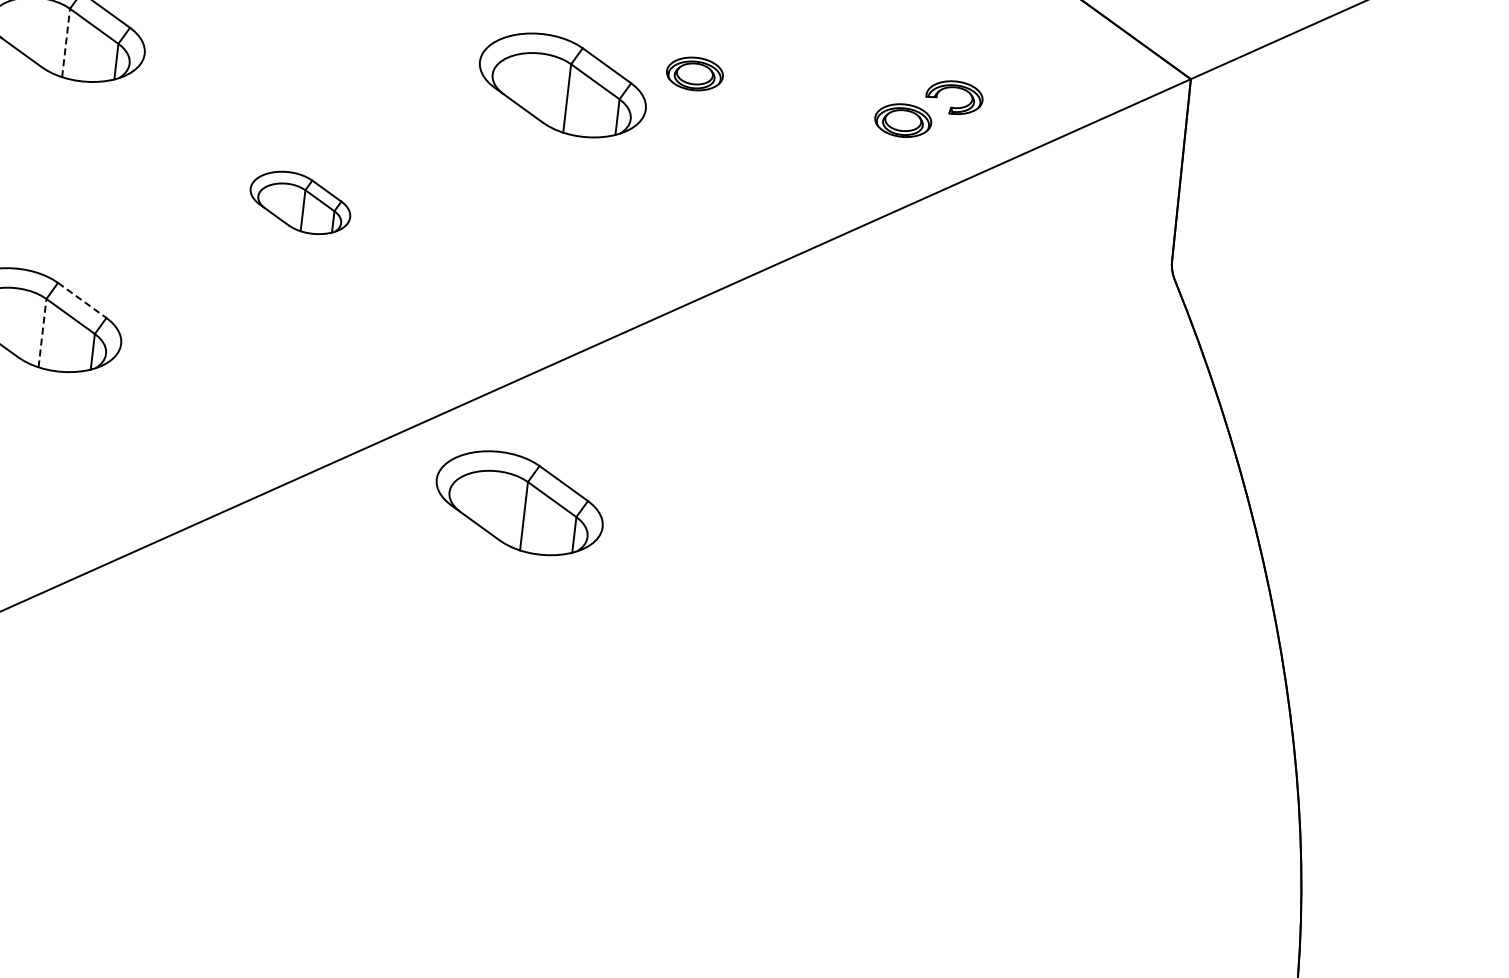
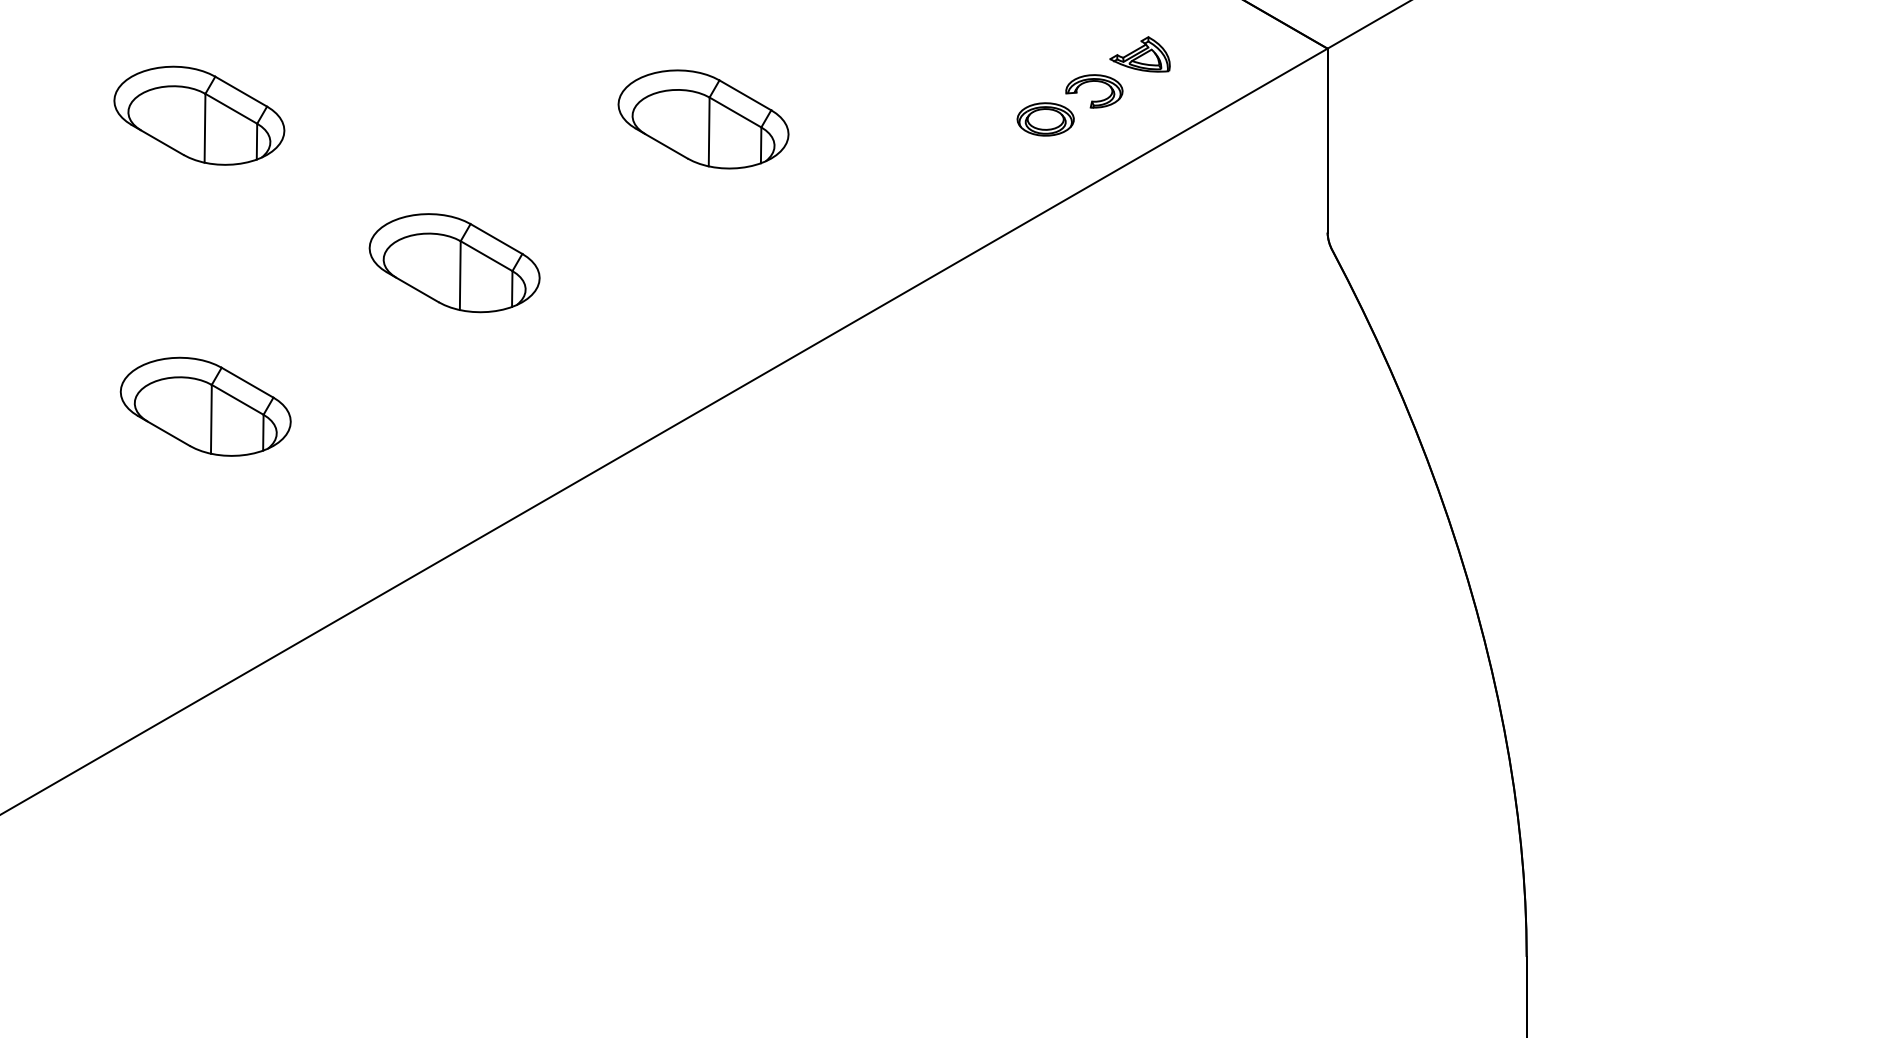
line: (66, 42) -> (205, 127), dashed -> solid
part: (1003, 65) -> (1139, 54), added
part: (694, 73) -> (833, 94), removed
part: (300, 203) -> (454, 263), size x1.67
line: (82, 300) -> (247, 382), dashed -> solid
line: (42, 332) -> (211, 418), dashed -> solid
part: (519, 503) -> (703, 539), removed

